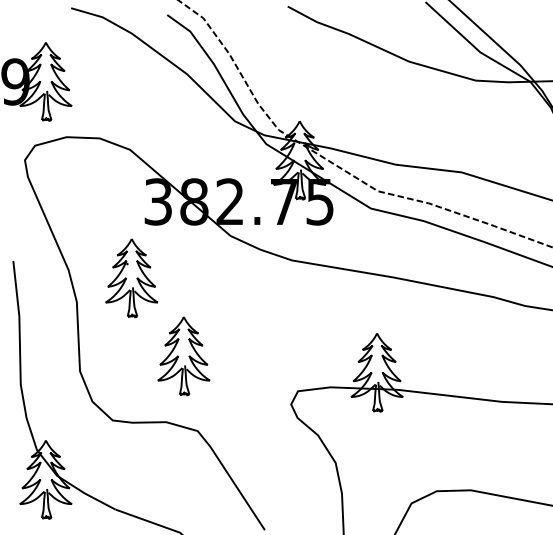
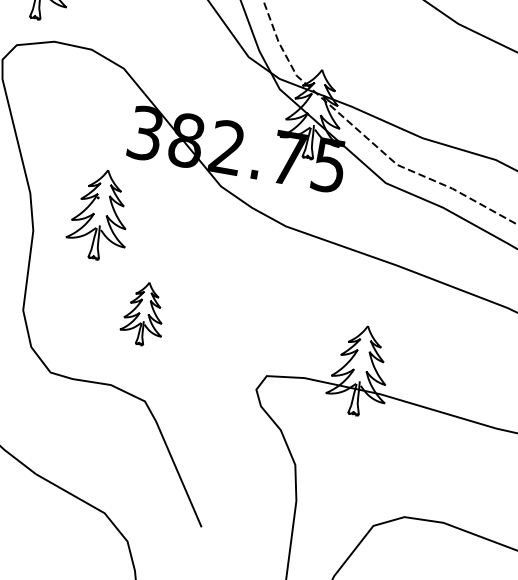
part: (183, 356) -> (143, 313), size x0.7

